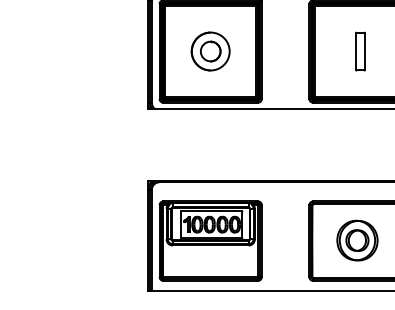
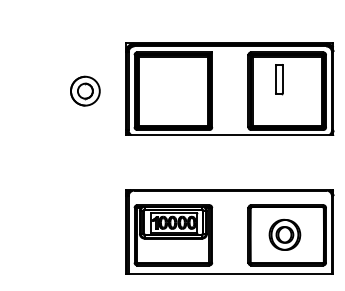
part: (210, 50) -> (85, 90), moved
part: (360, 51) -> (279, 79), moved

